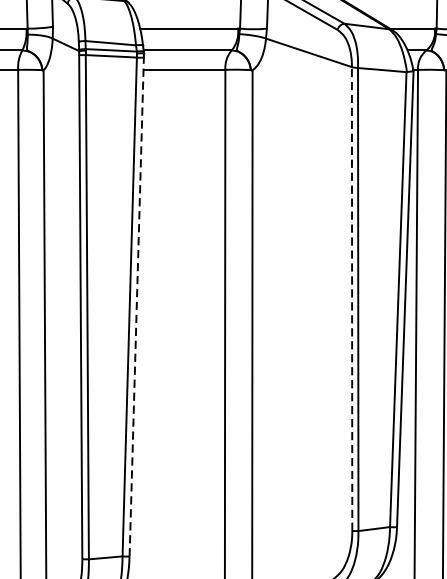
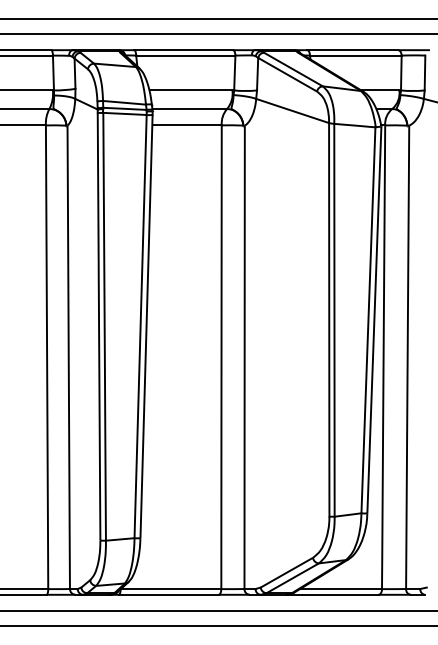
line: (352, 298) -> (329, 319), dashed -> solid
line: (136, 308) -> (146, 327), dashed -> solid

